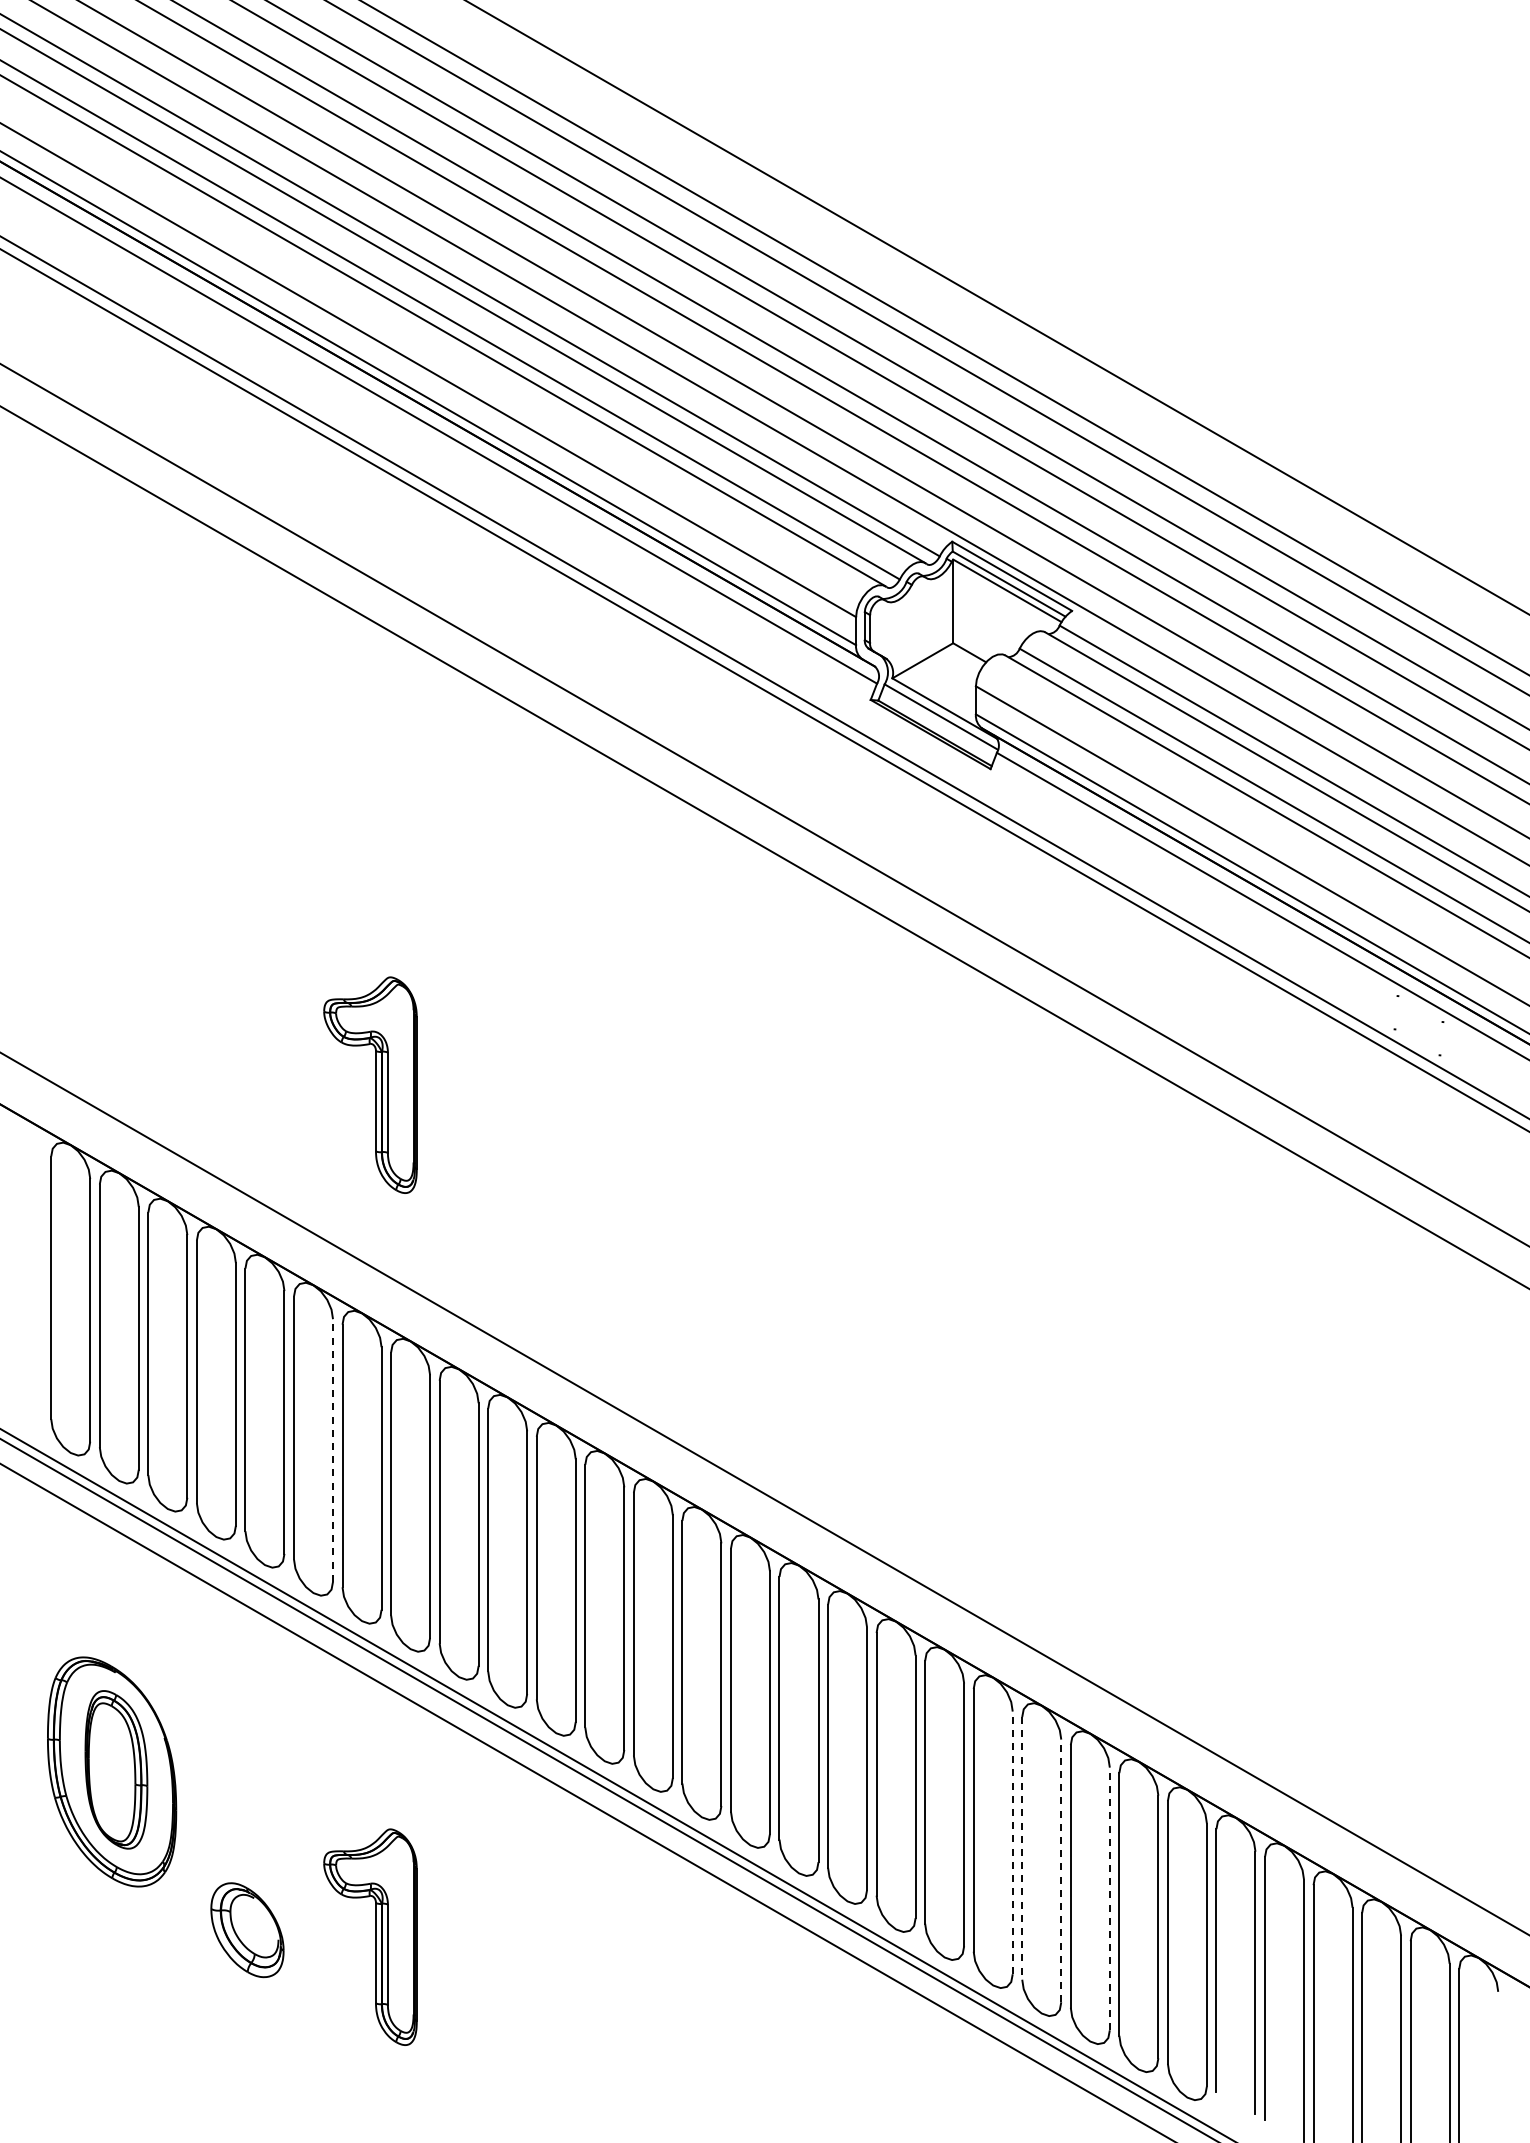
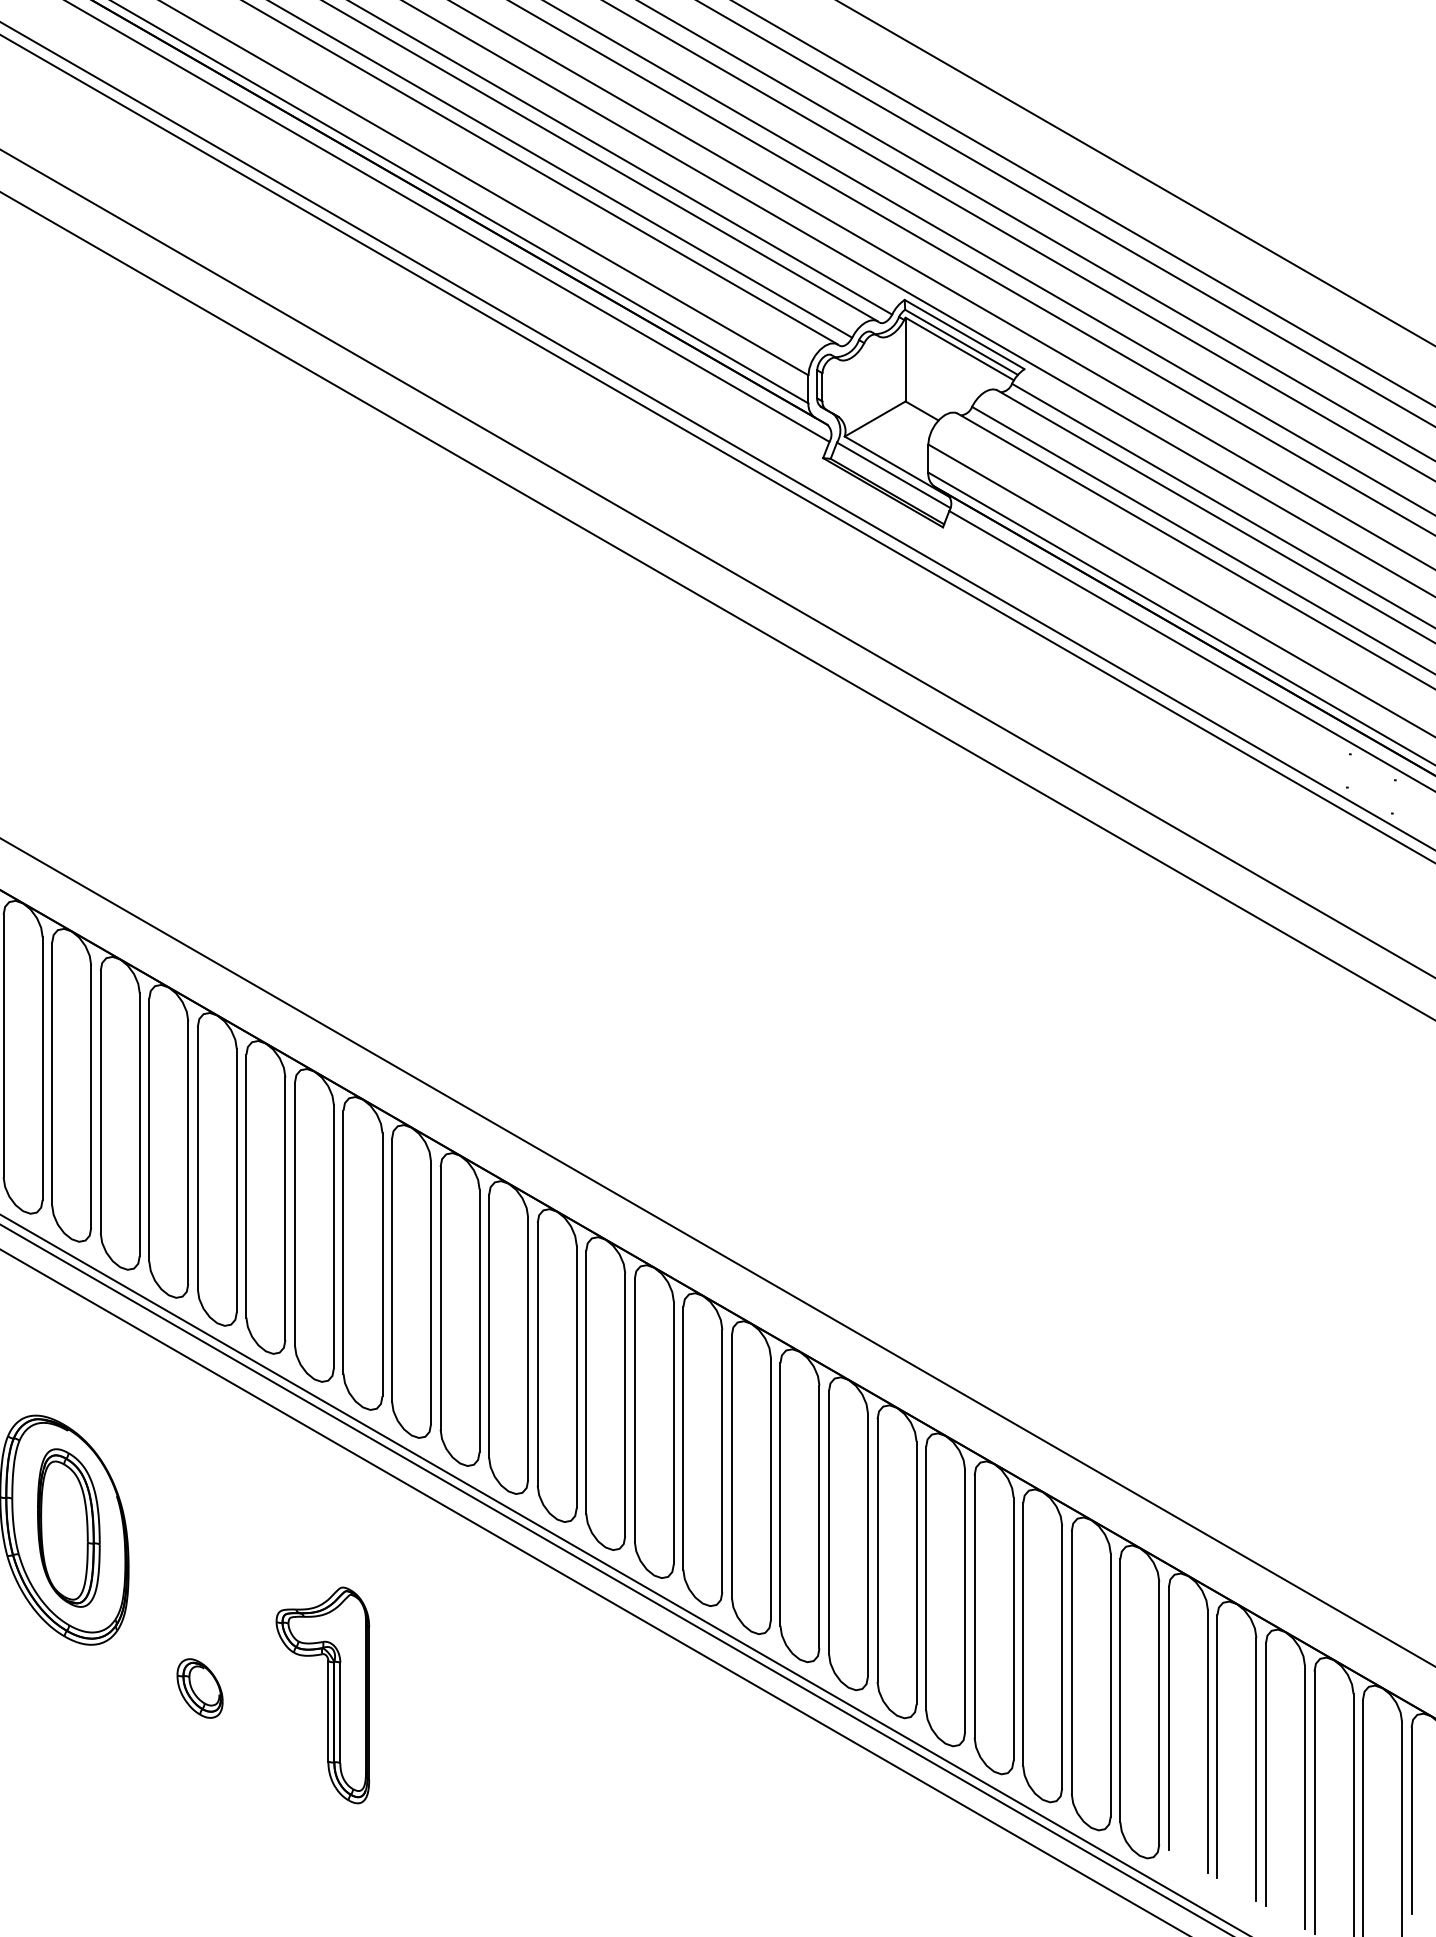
part: (370, 1084) -> (322, 842), removed
line: (333, 1450) -> (285, 1208), dashed -> solid
line: (1012, 1842) -> (964, 1600), dashed -> solid
line: (1022, 1848) -> (974, 1606), dashed -> solid
line: (1061, 1870) -> (1013, 1628), dashed -> solid
line: (1109, 1898) -> (1061, 1656), dashed -> solid
part: (247, 1930) -> (199, 1688), size x0.62

